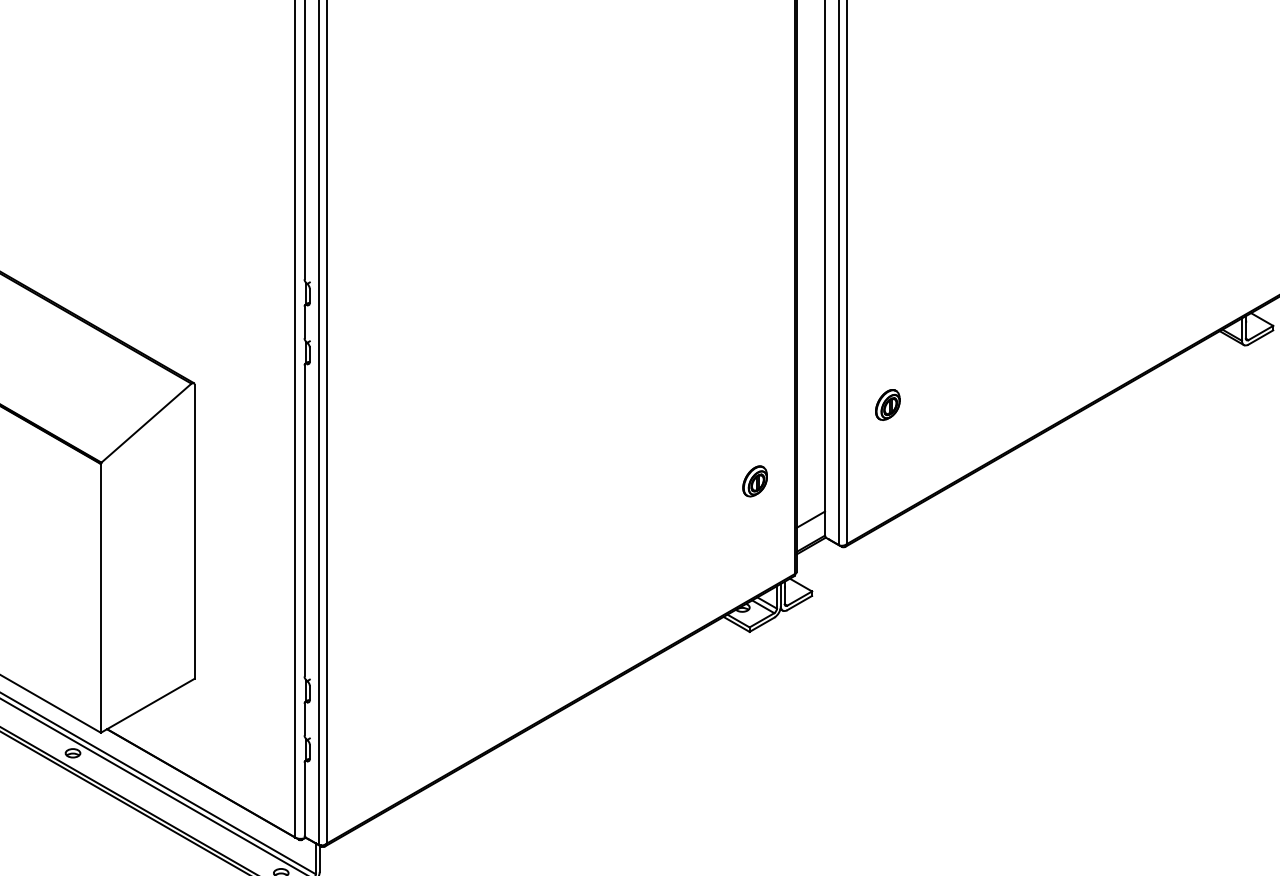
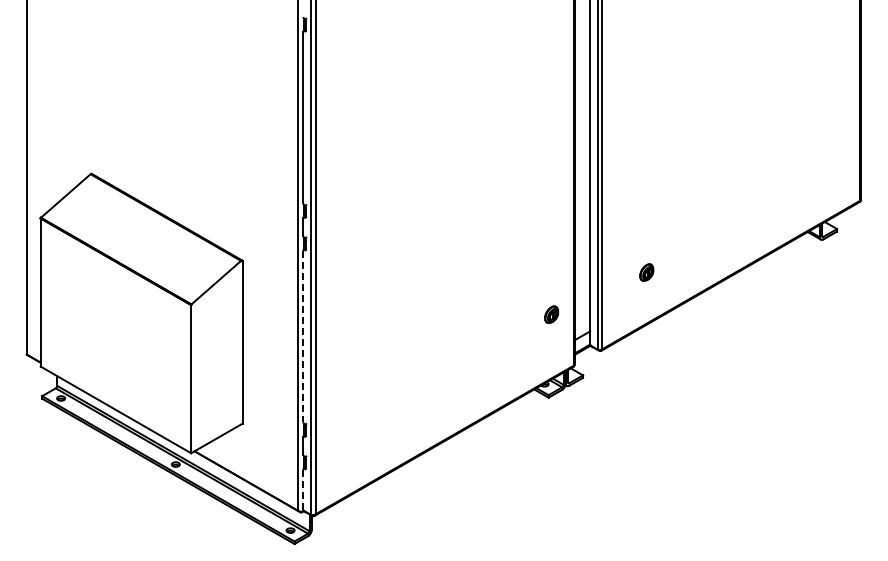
part: (887, 404) -> (646, 272), moved
line: (304, 520) -> (303, 336), solid -> dashed
line: (304, 800) -> (303, 490), solid -> dashed

